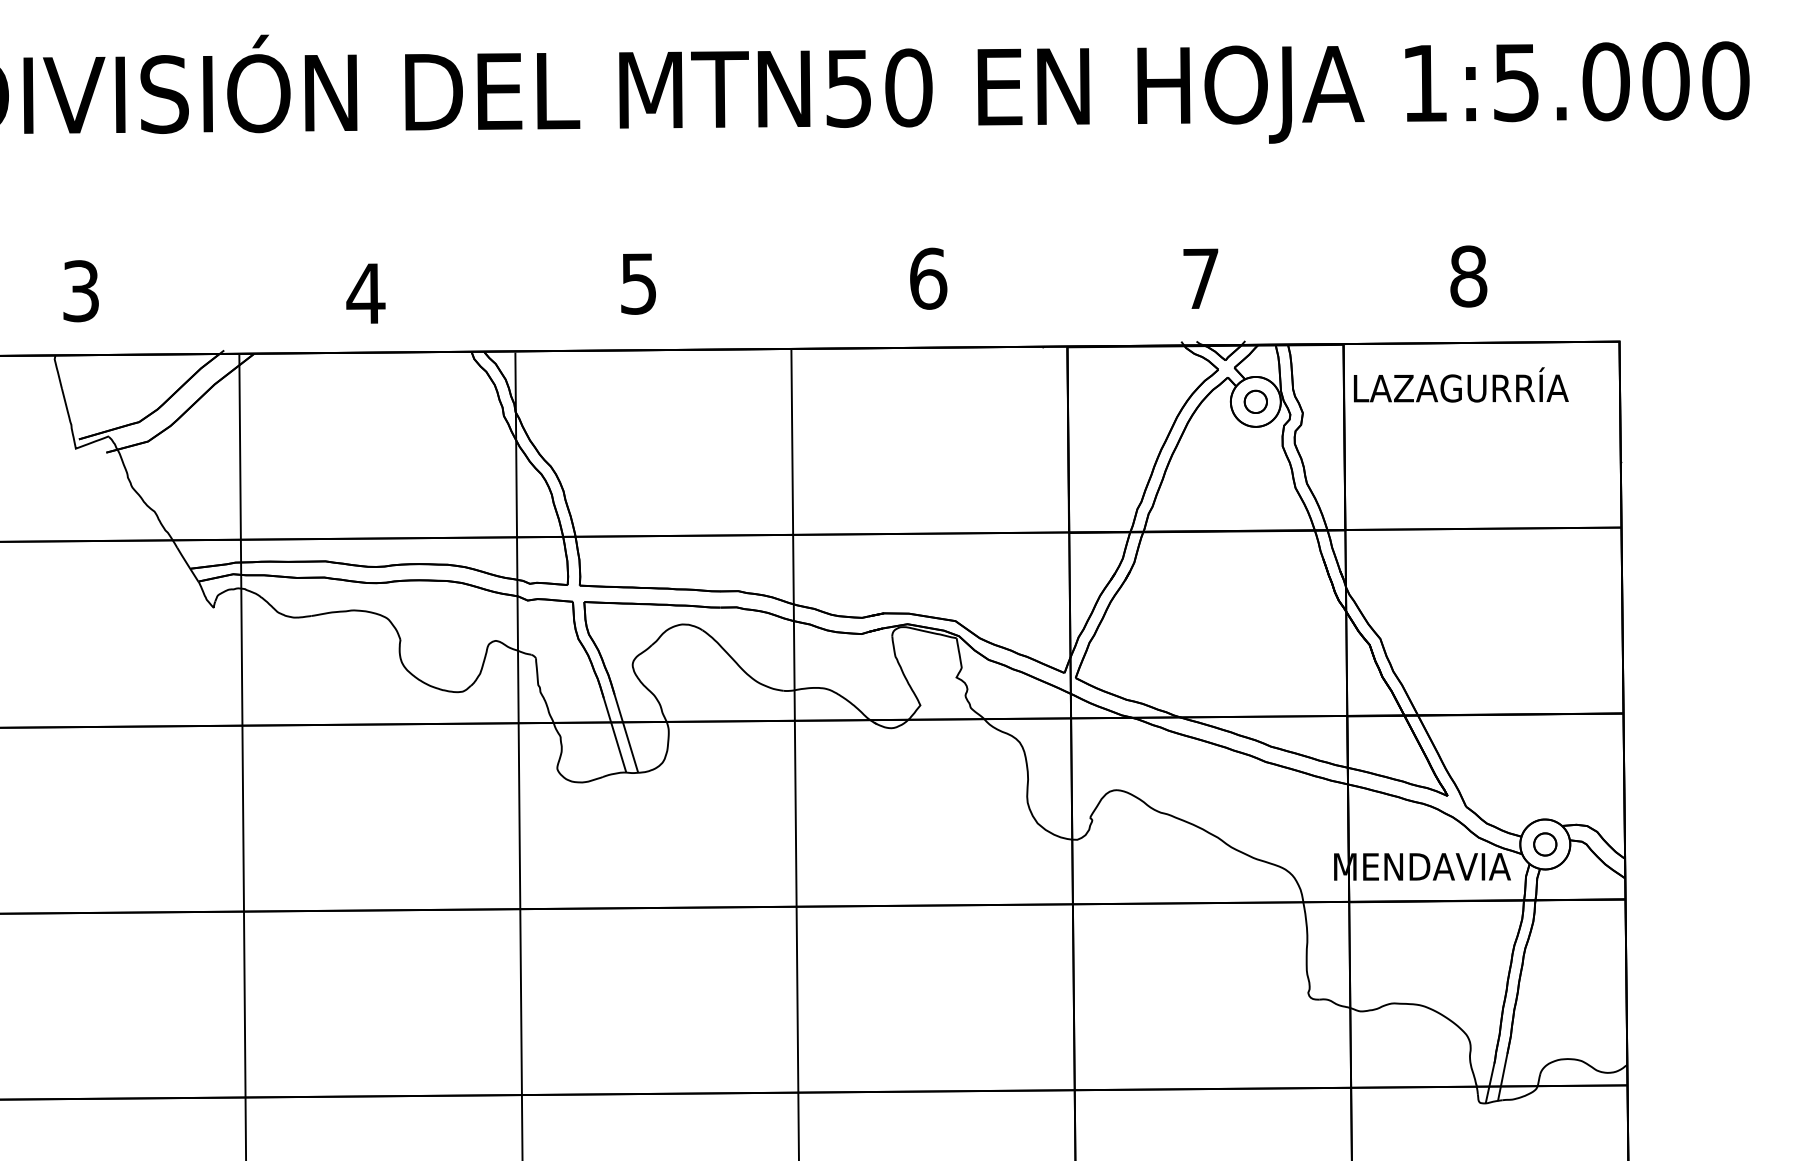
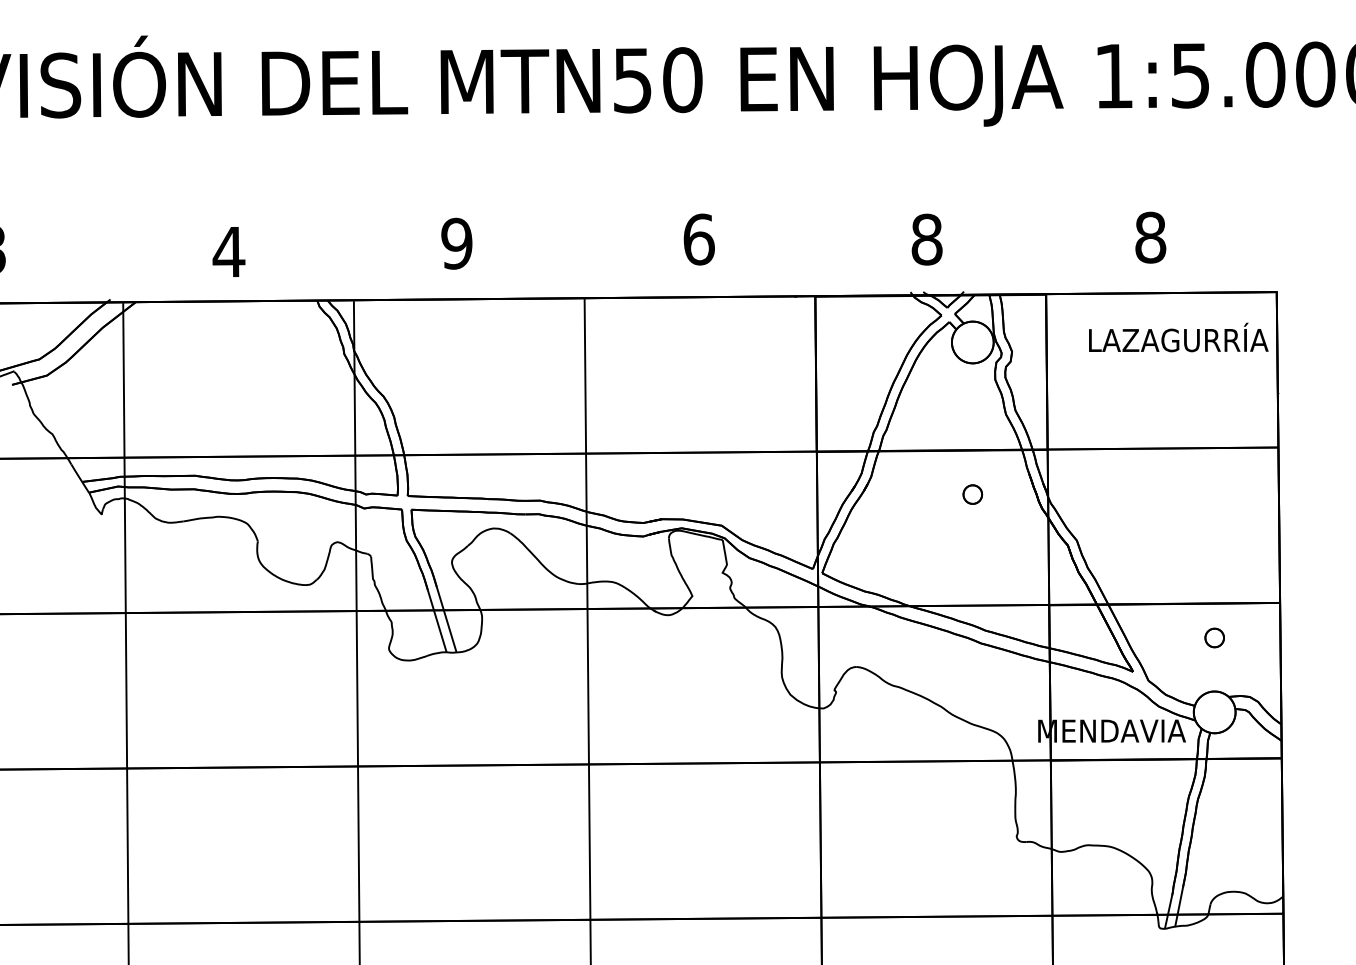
text: (1200, 278) -> (926, 239), 7 -> 8
text: (638, 283) -> (456, 243), 5 -> 9
text: (1460, 384) -> (1178, 337), moved
part: (1255, 401) -> (972, 494), moved
part: (1545, 844) -> (1214, 638), moved

